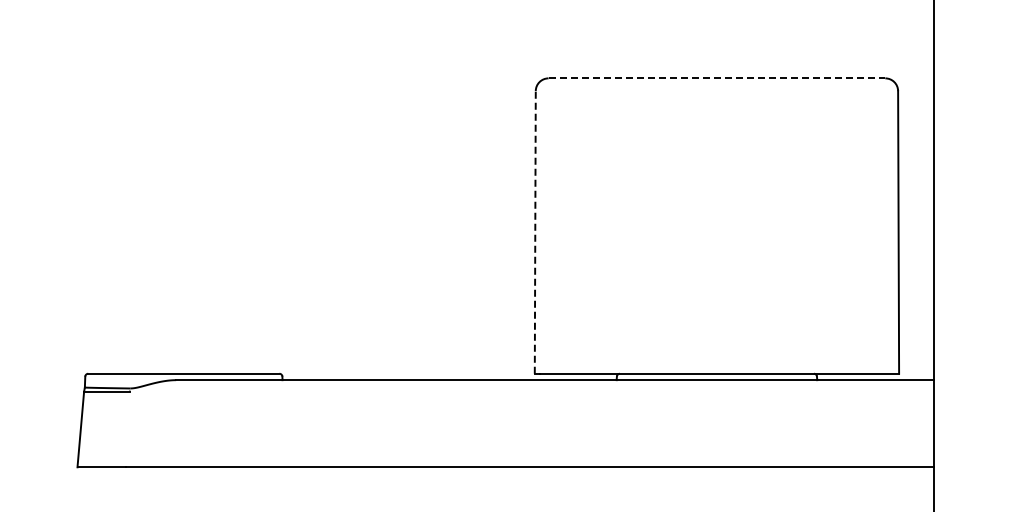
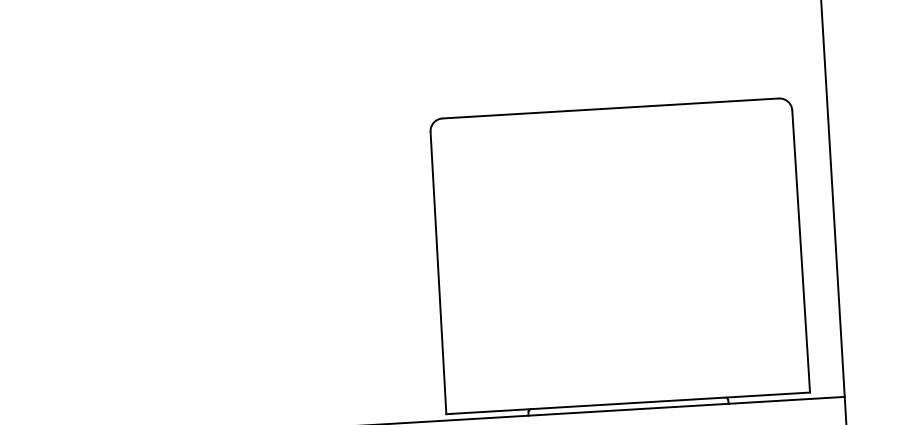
line: (717, 78) -> (611, 108), dashed -> solid
line: (535, 231) -> (438, 272), dashed -> solid

